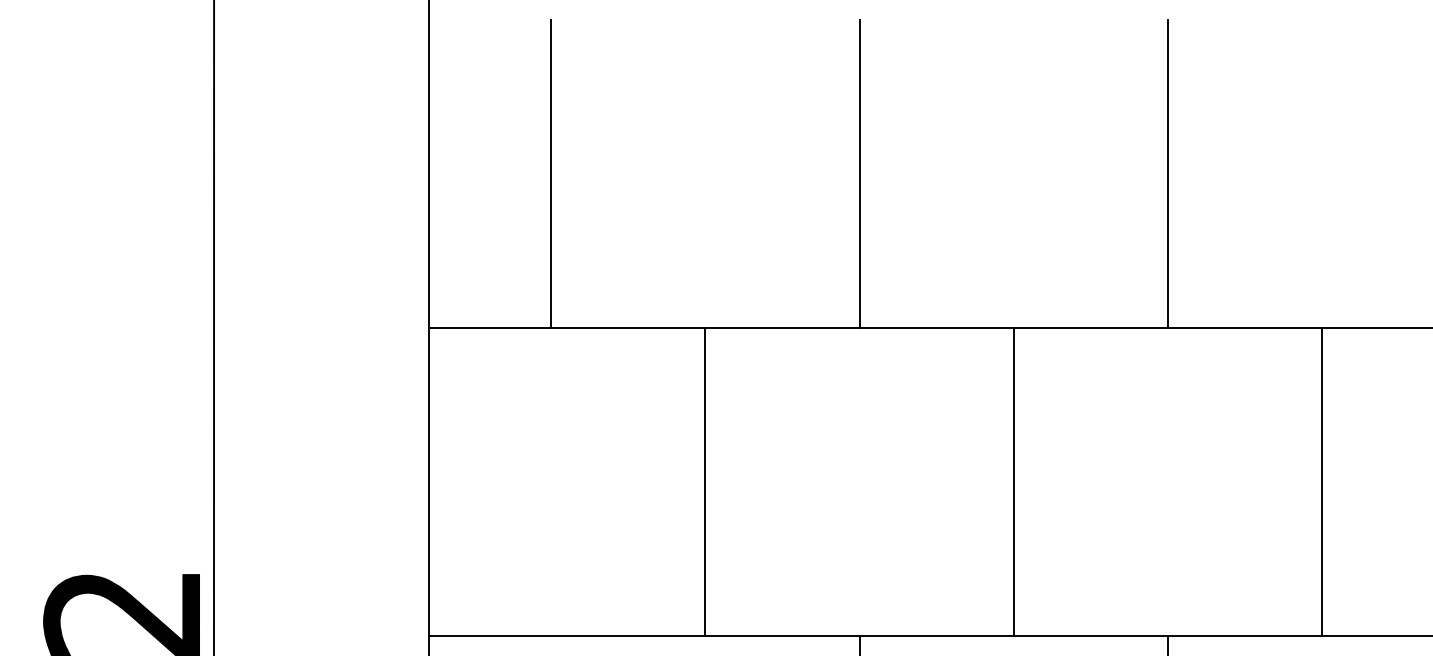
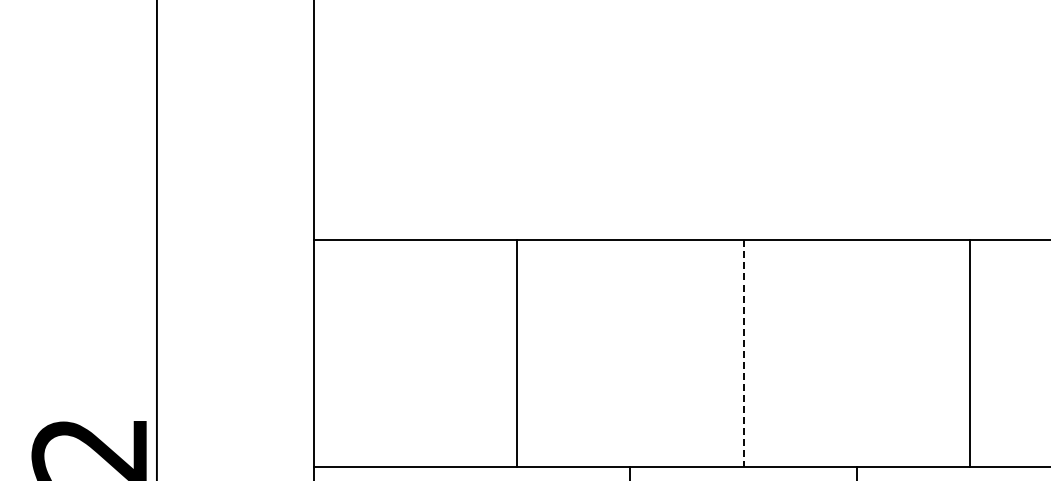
line: (551, 173) -> (404, 127), removed
line: (859, 173) -> (630, 127), removed
line: (1167, 173) -> (856, 127), removed
line: (1013, 483) -> (743, 354), solid -> dashed

